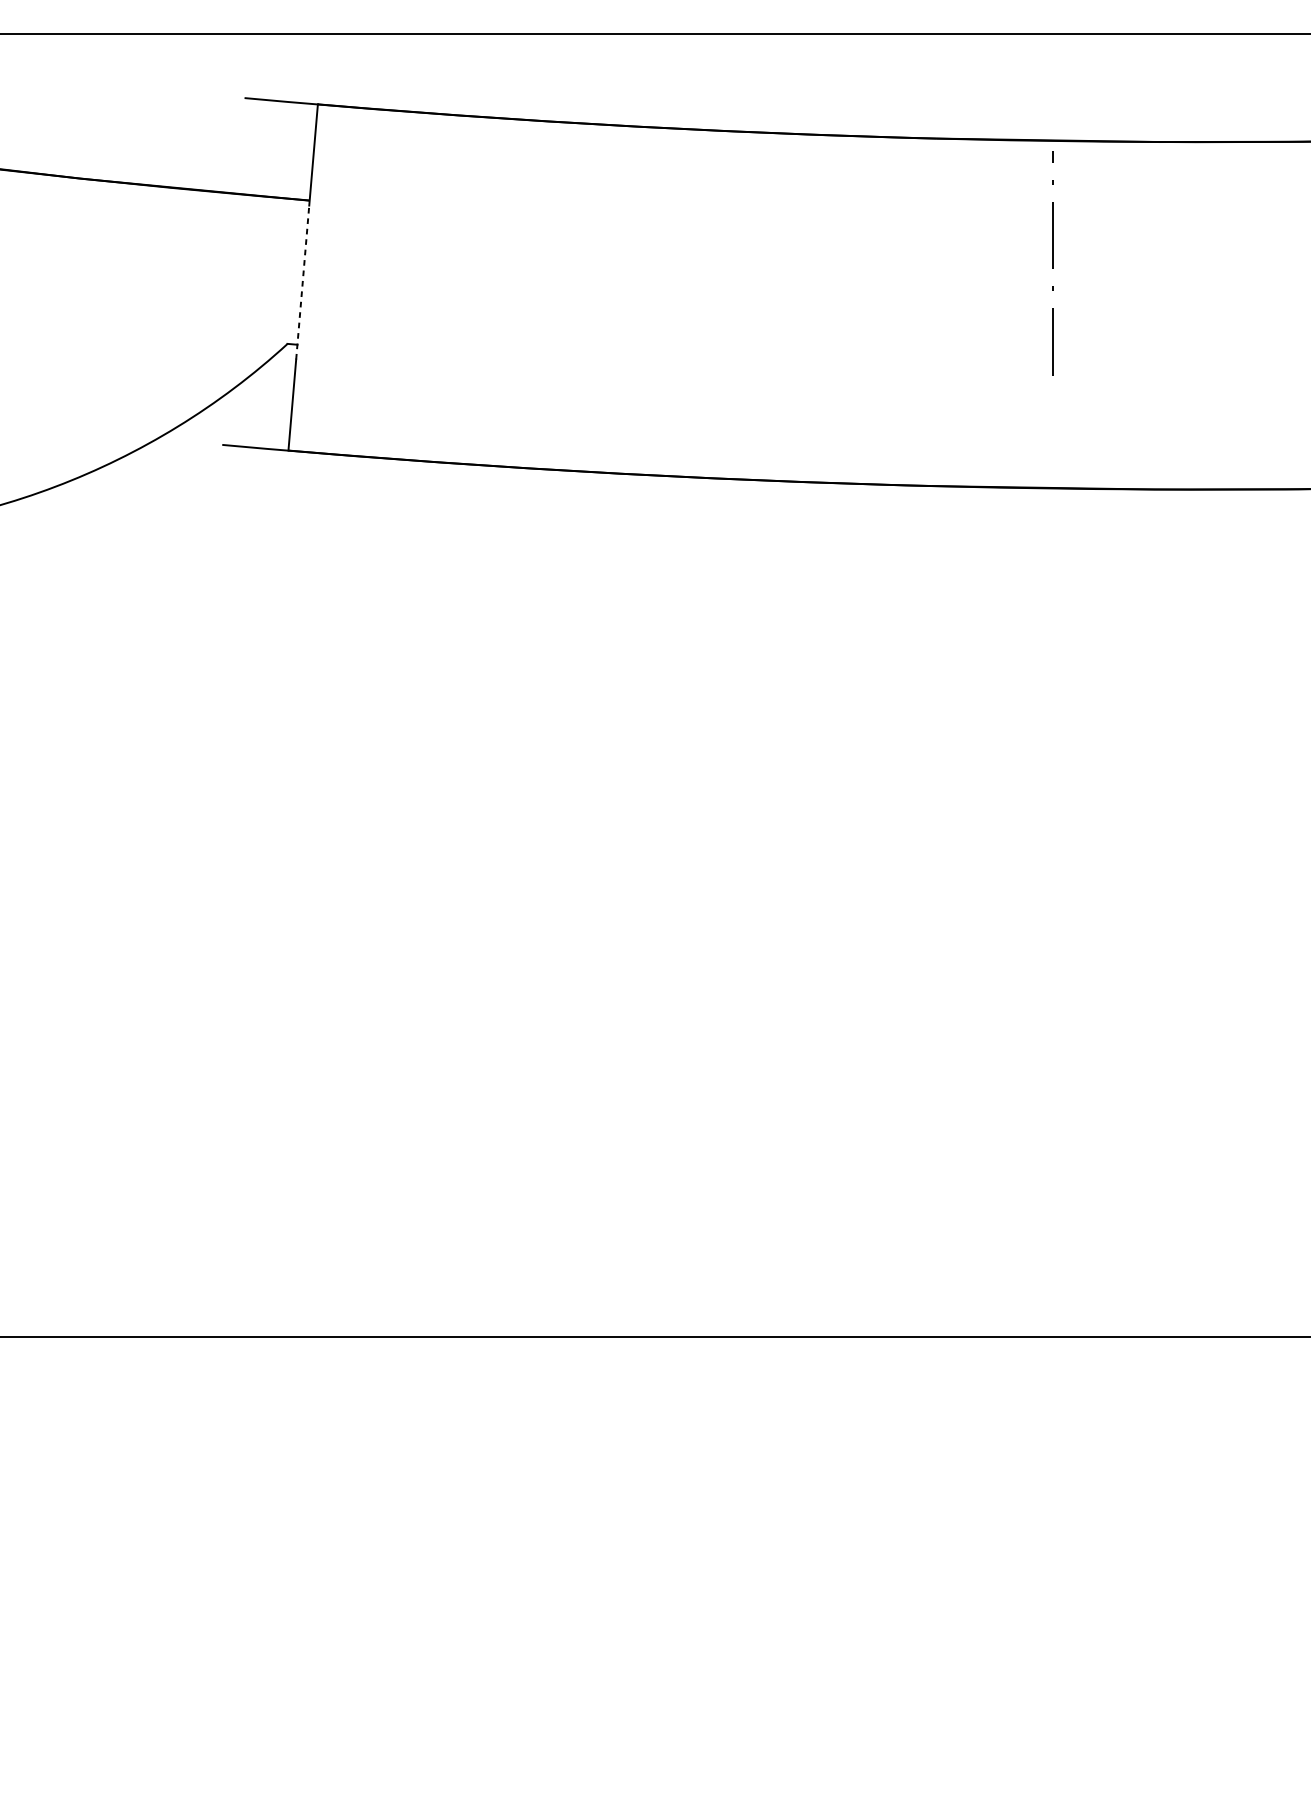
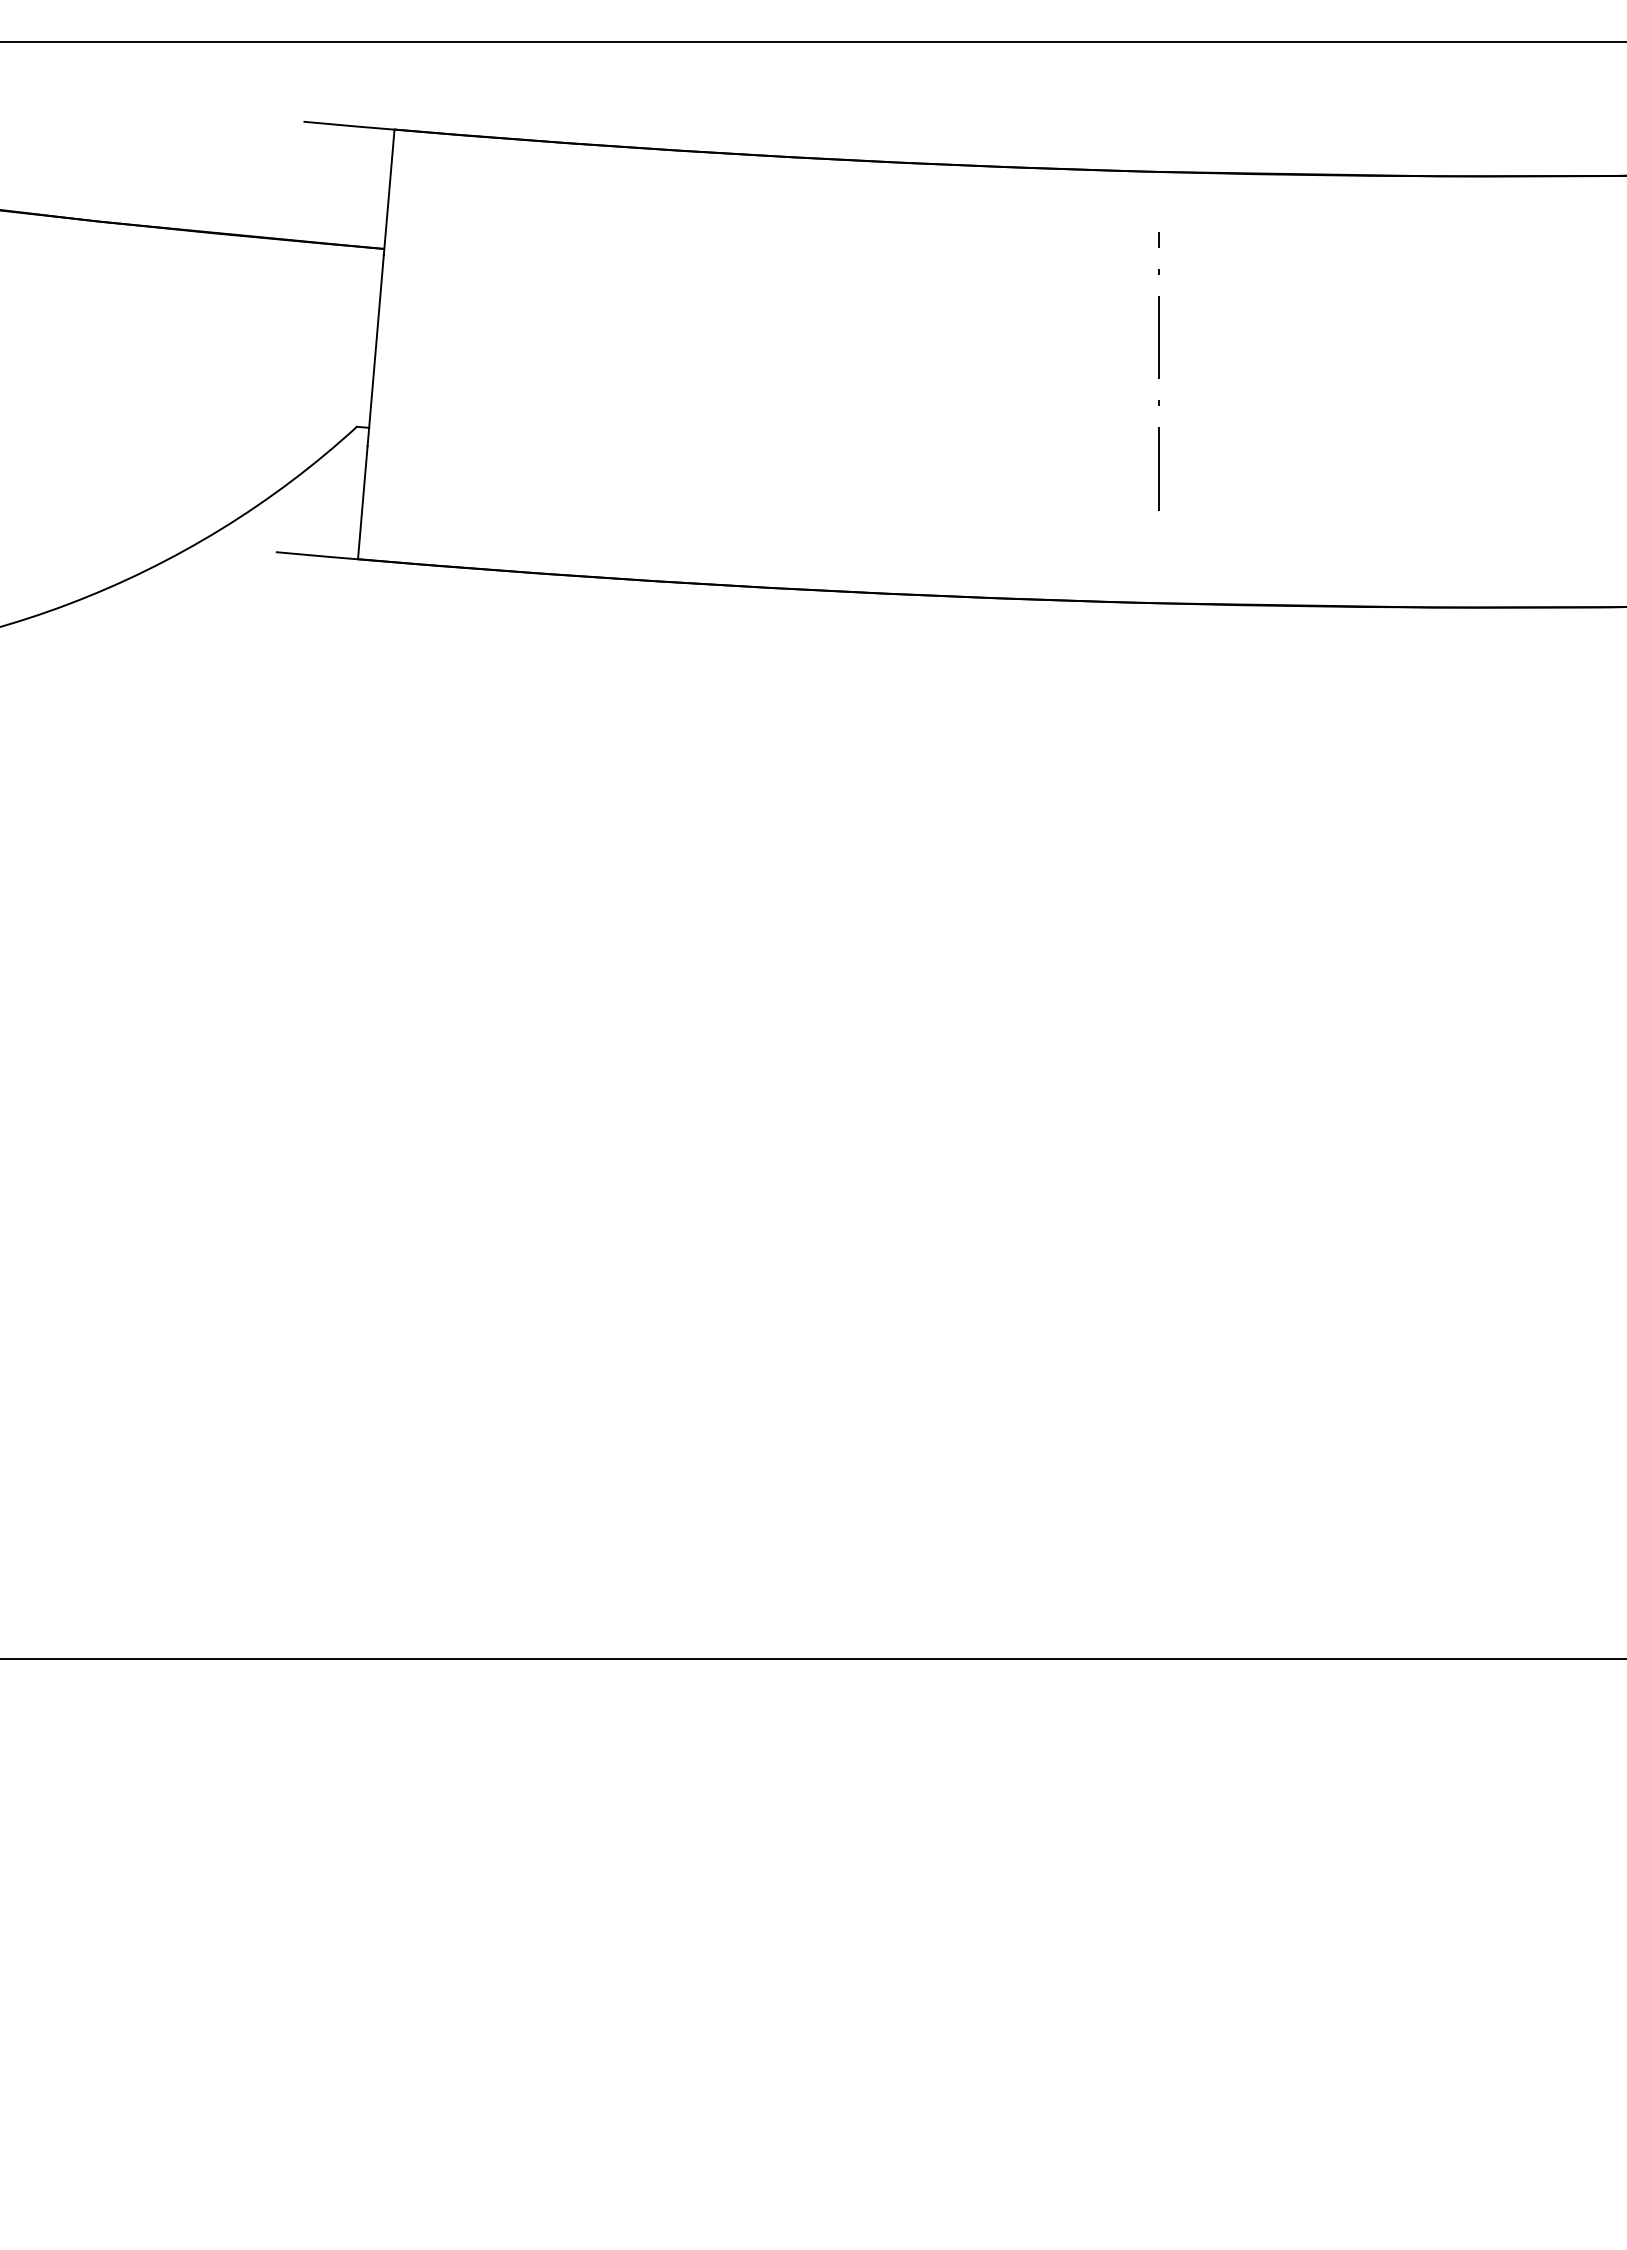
line: (1052, 263) -> (1158, 371), moved
line: (302, 282) -> (375, 350), dashed -> solid

